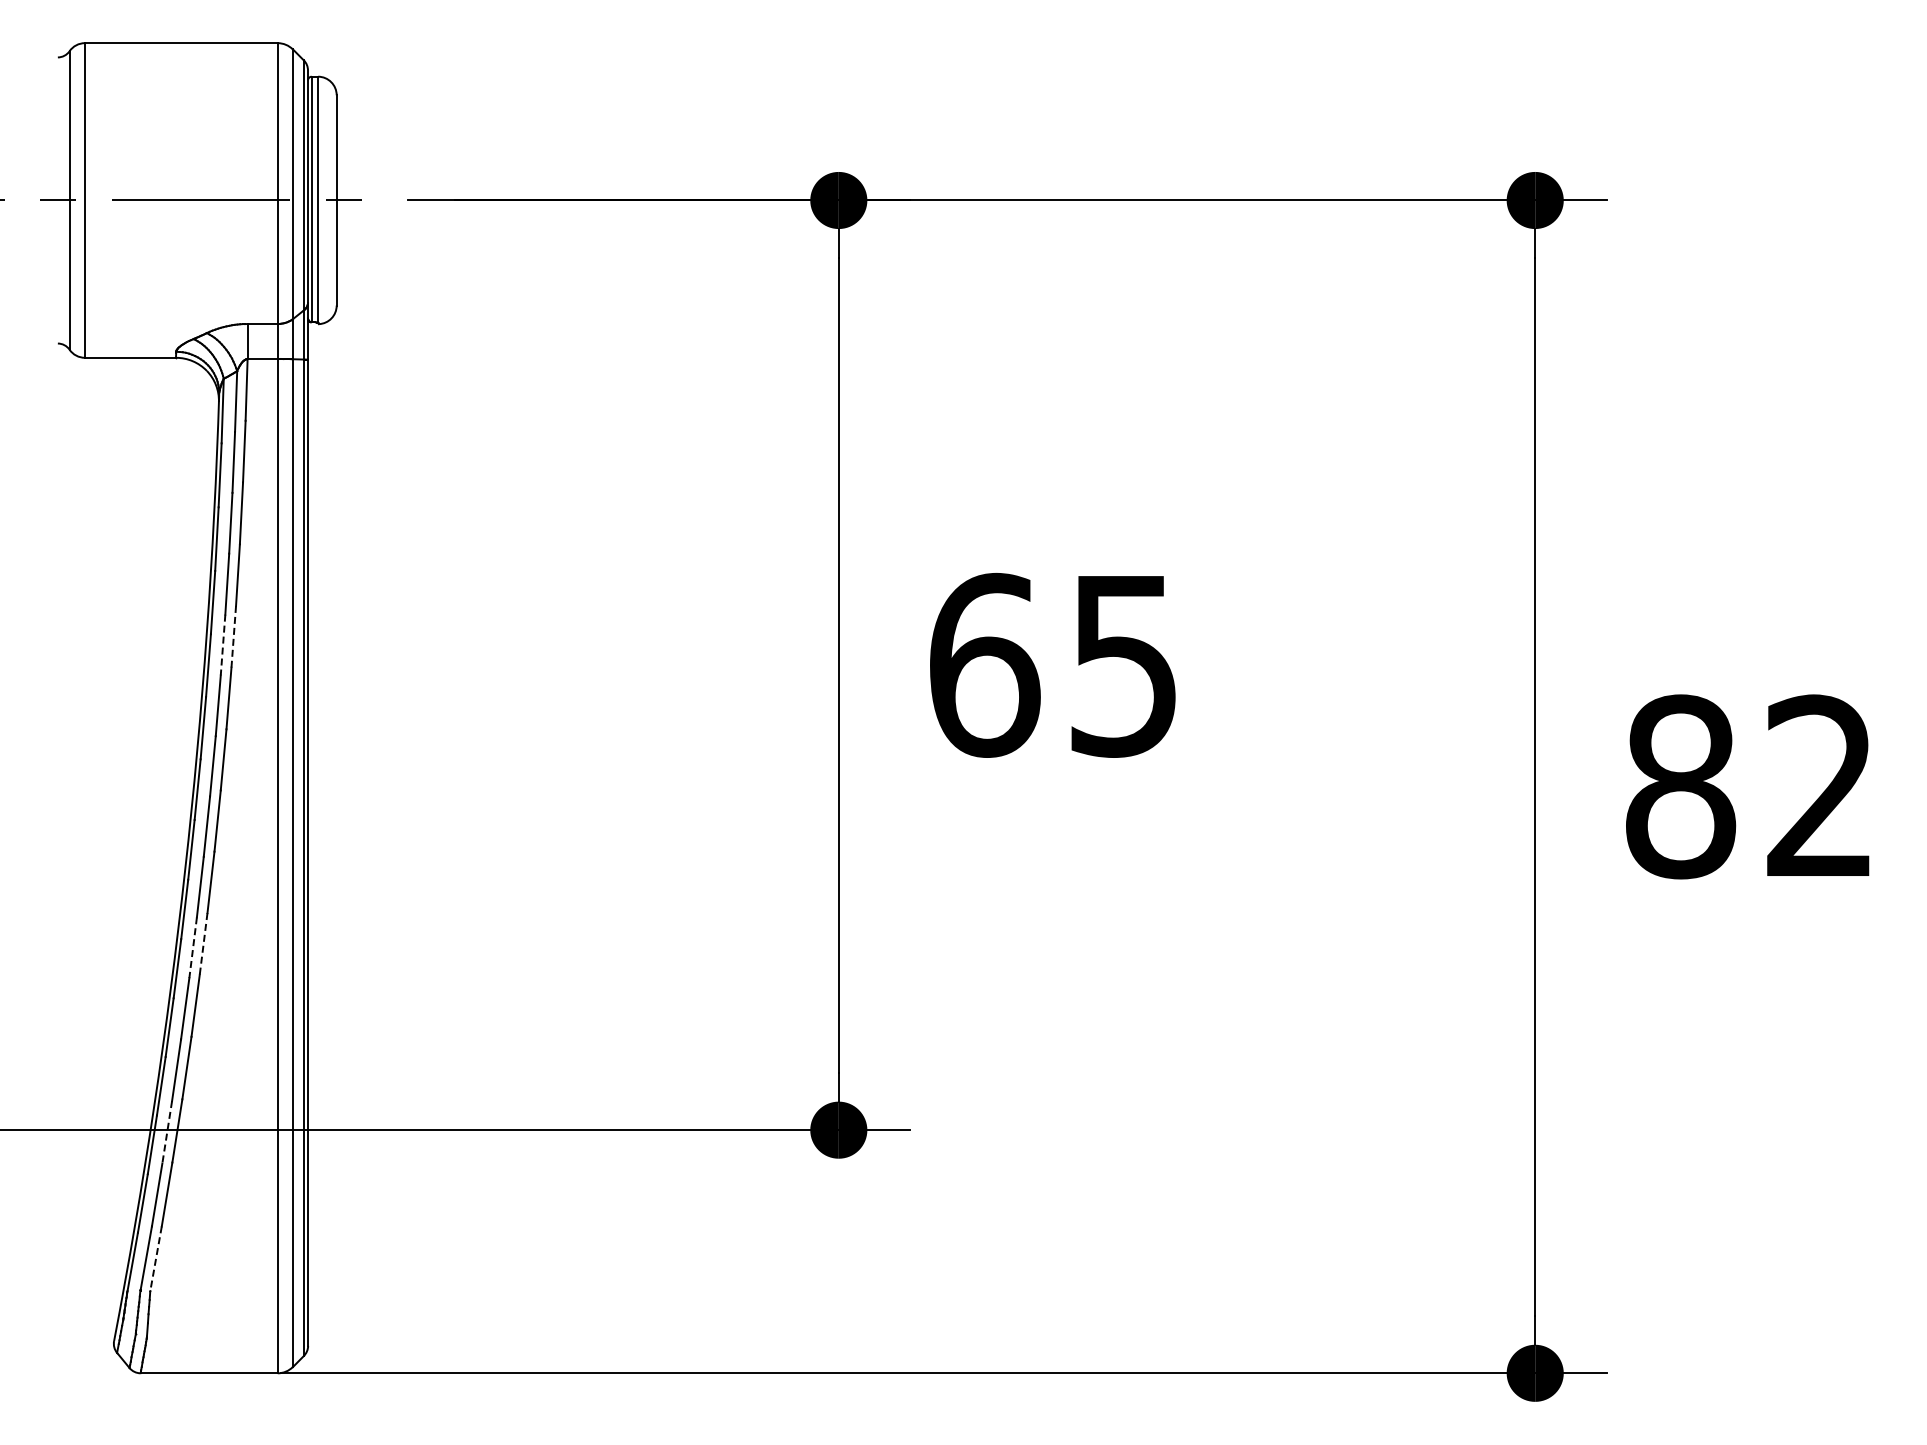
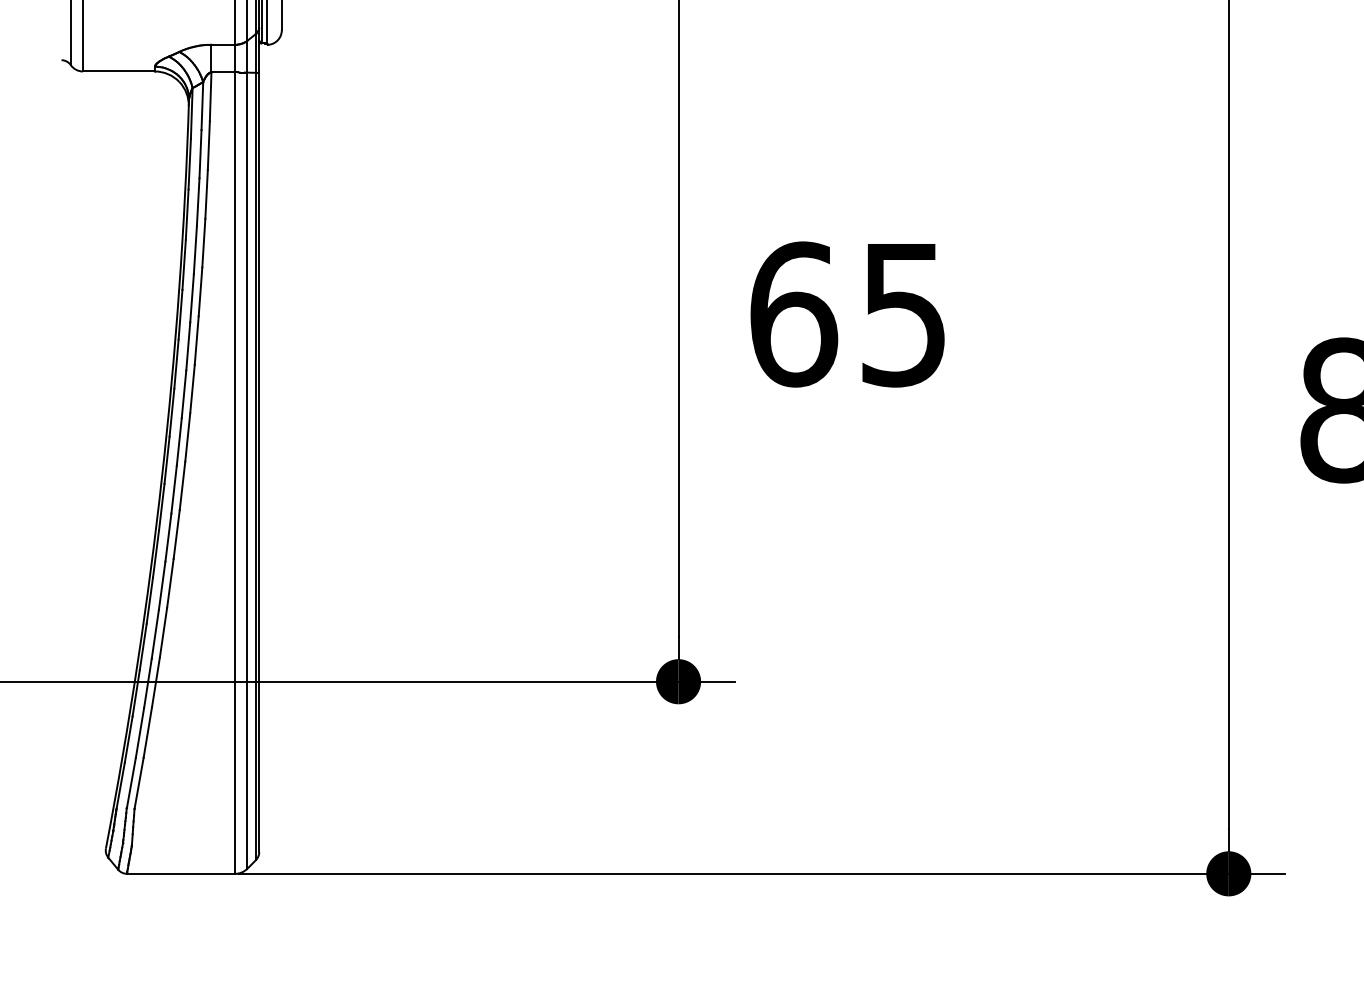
line: (233, 636) -> (200, 291), dashed -> solid
line: (223, 645) -> (192, 298), dashed -> solid
line: (203, 944) -> (176, 535), dashed -> solid
line: (193, 947) -> (168, 537), dashed -> solid
line: (167, 1132) -> (148, 683), dashed -> solid
line: (156, 1258) -> (139, 783), dashed -> solid

